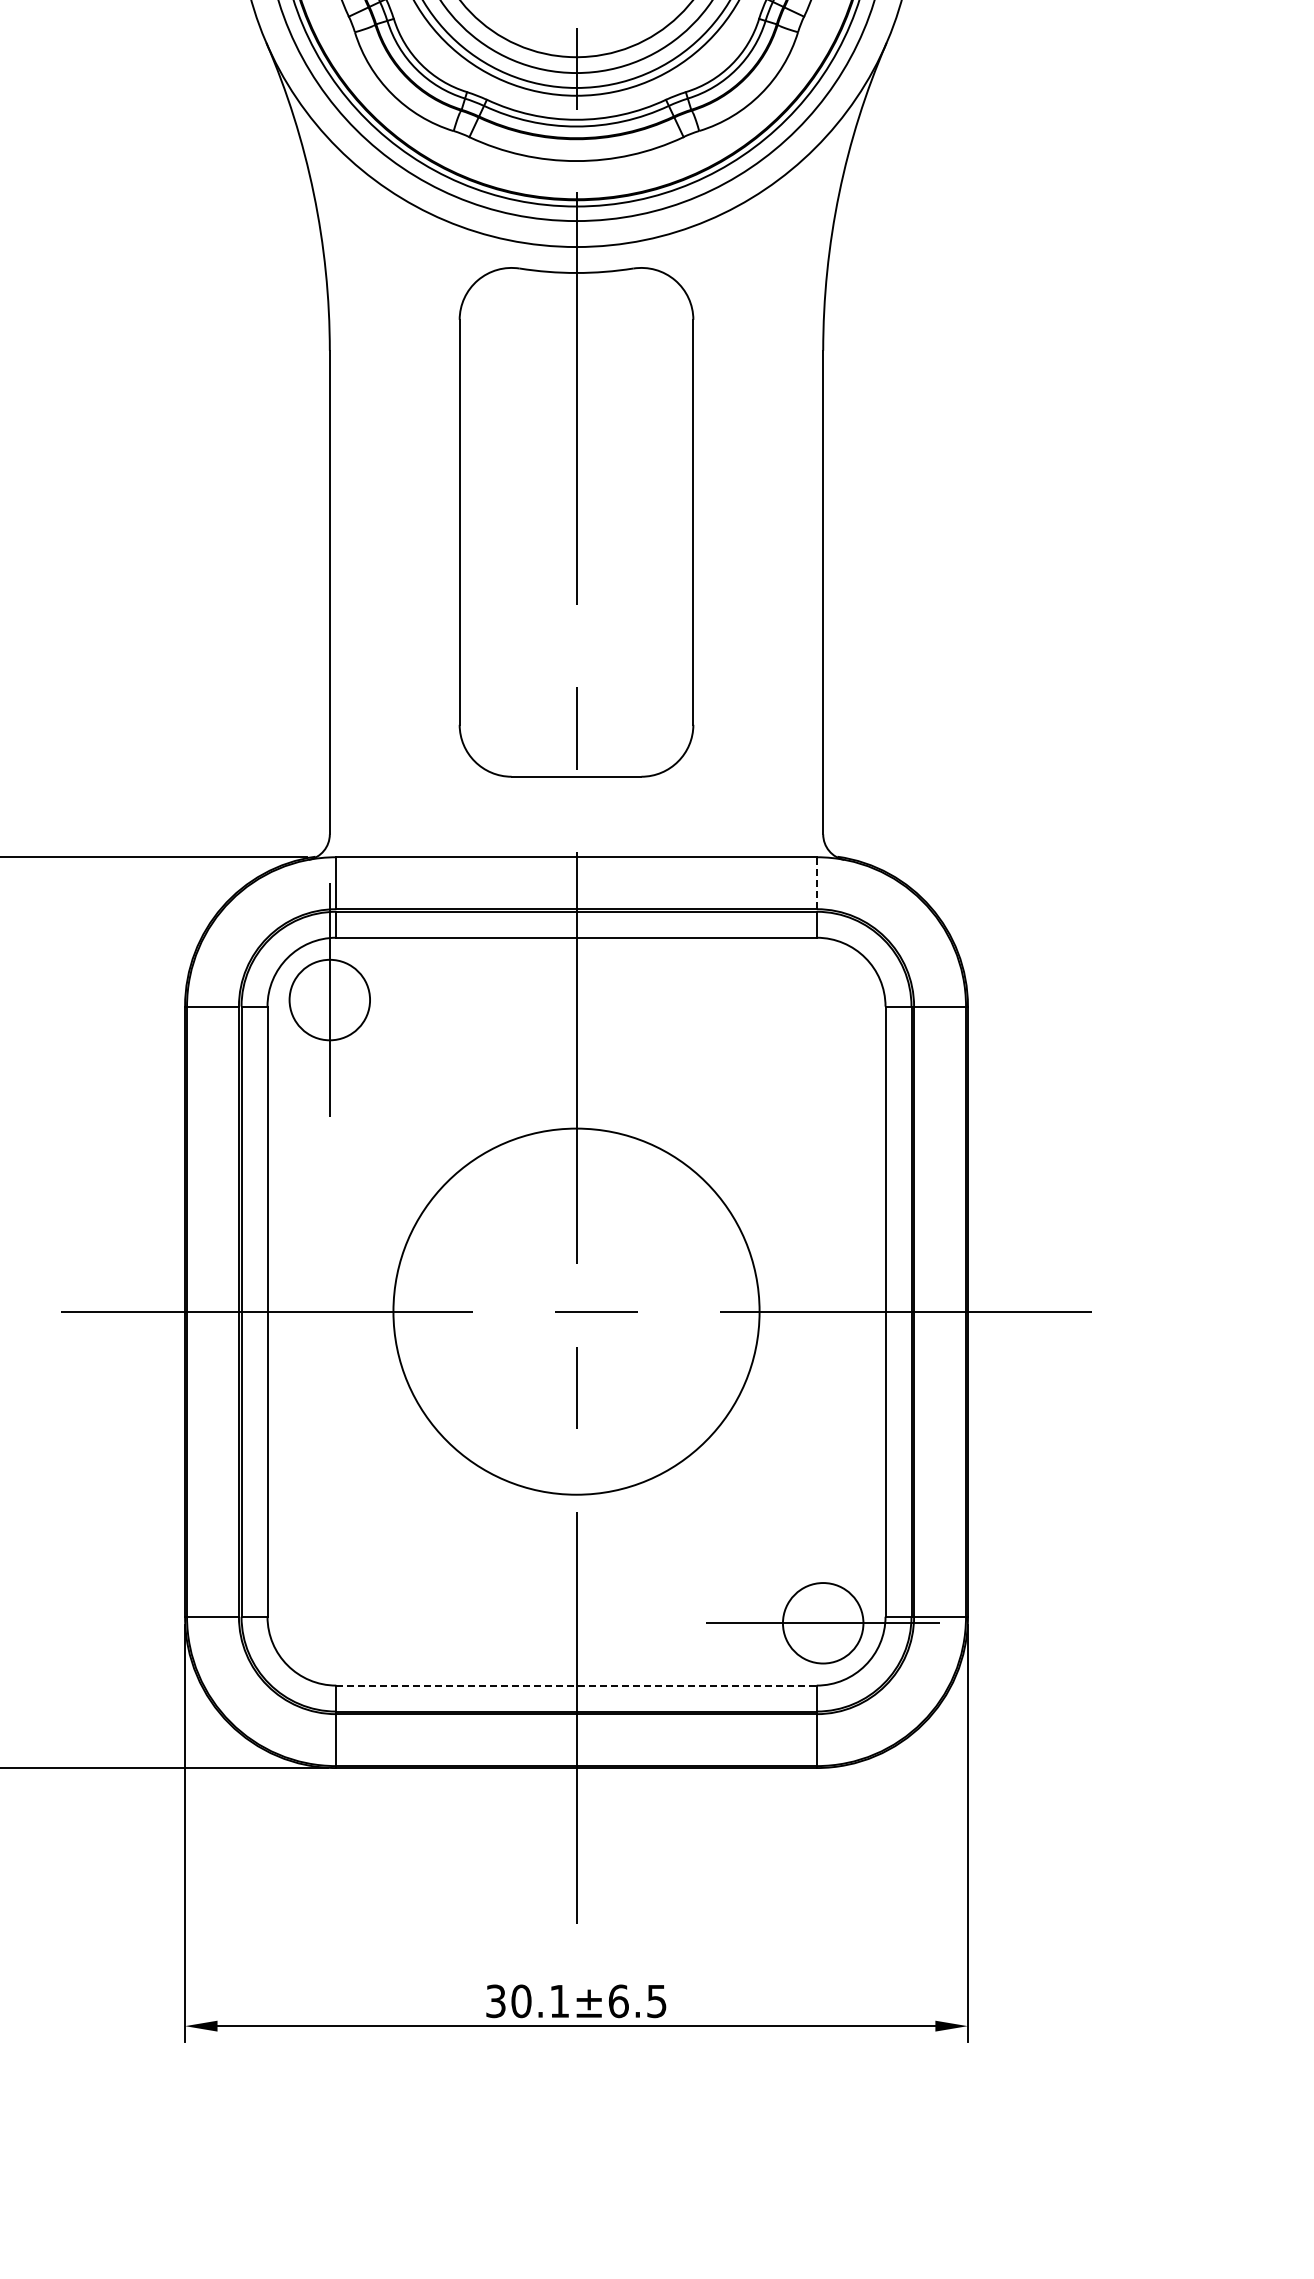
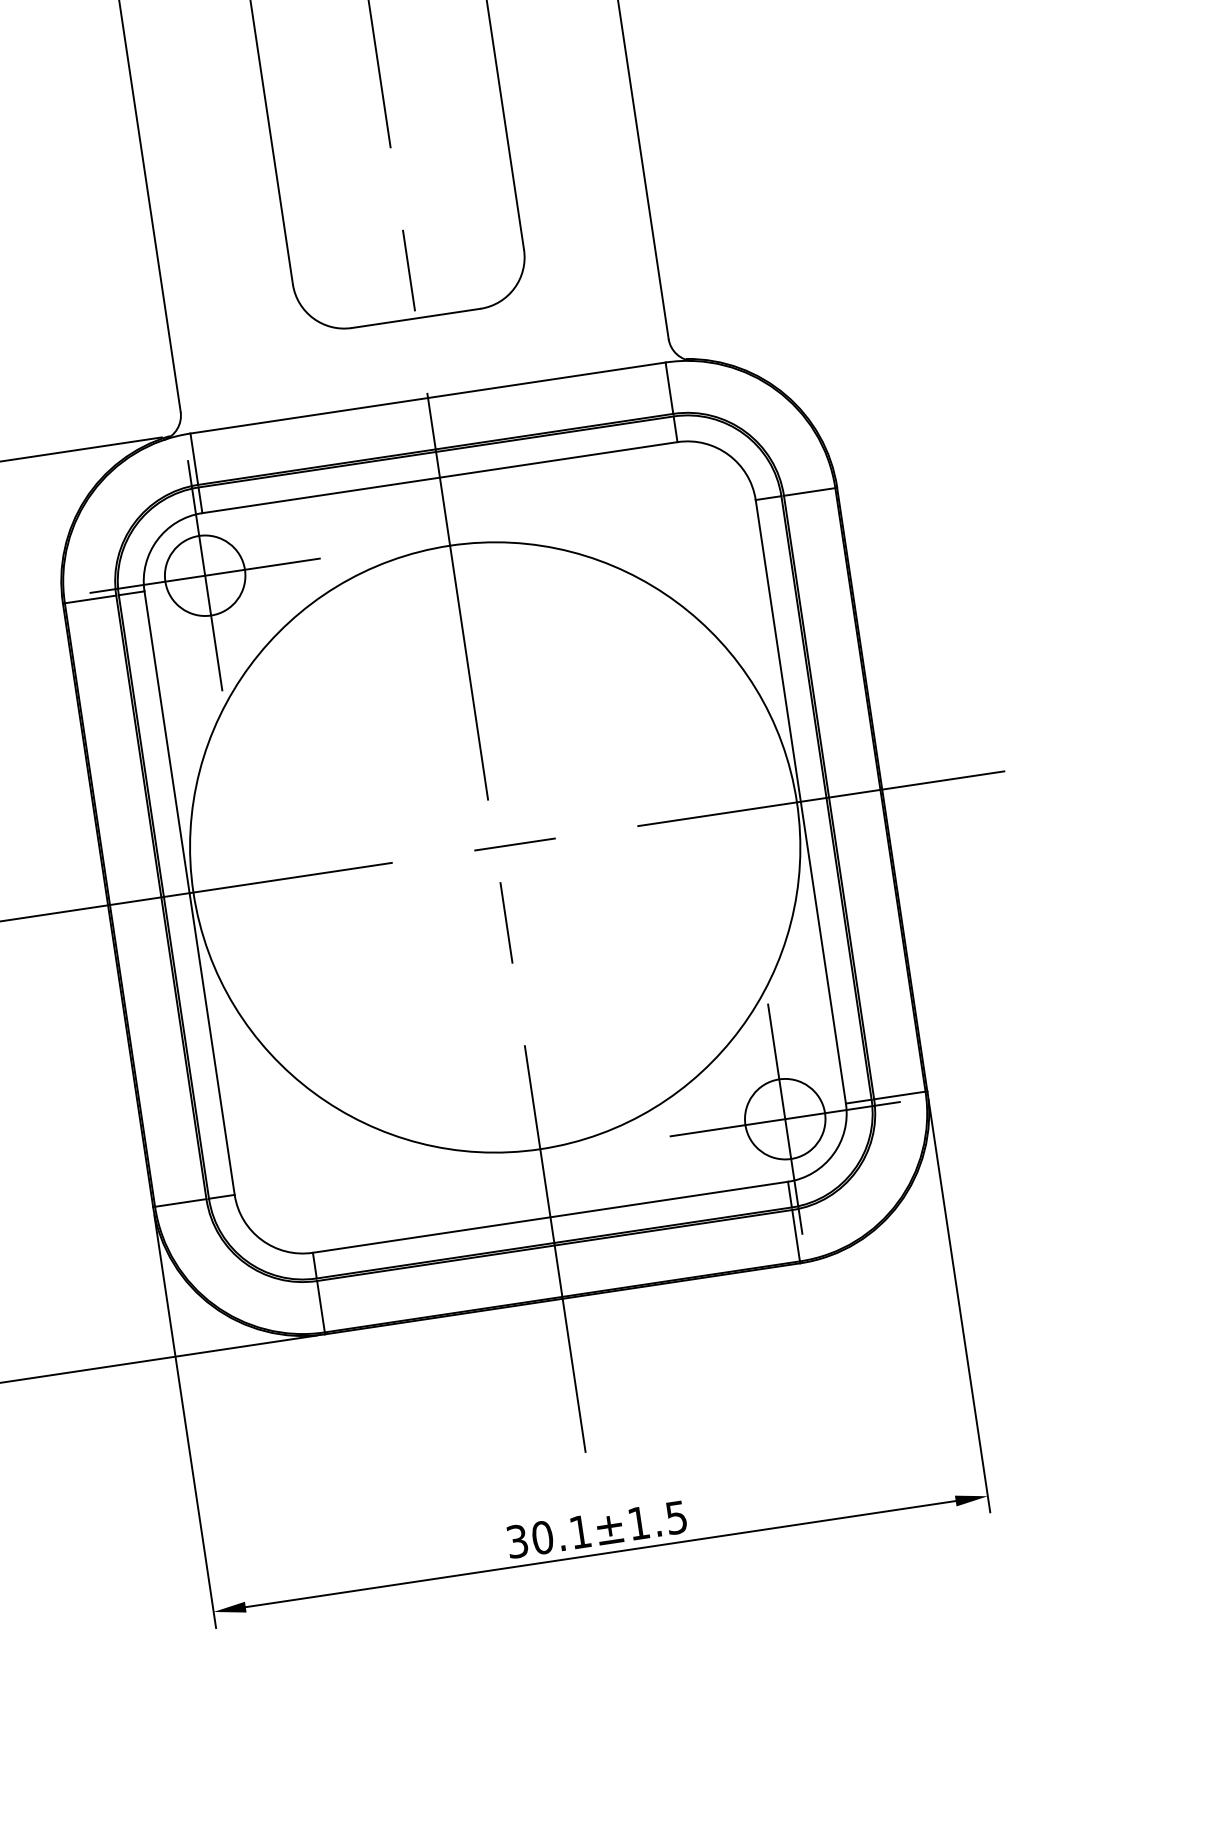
line: (816, 883) -> (669, 388), dashed -> solid
line: (329, 1000) -> (204, 576), added
circle: (576, 1311) -> (495, 847), size x1.67
line: (823, 1623) -> (785, 1119), added
line: (577, 1685) -> (551, 1217), dashed -> solid
text: (618, 2001) -> (638, 1523), 30.1±6.5 -> 30.1±1.5

